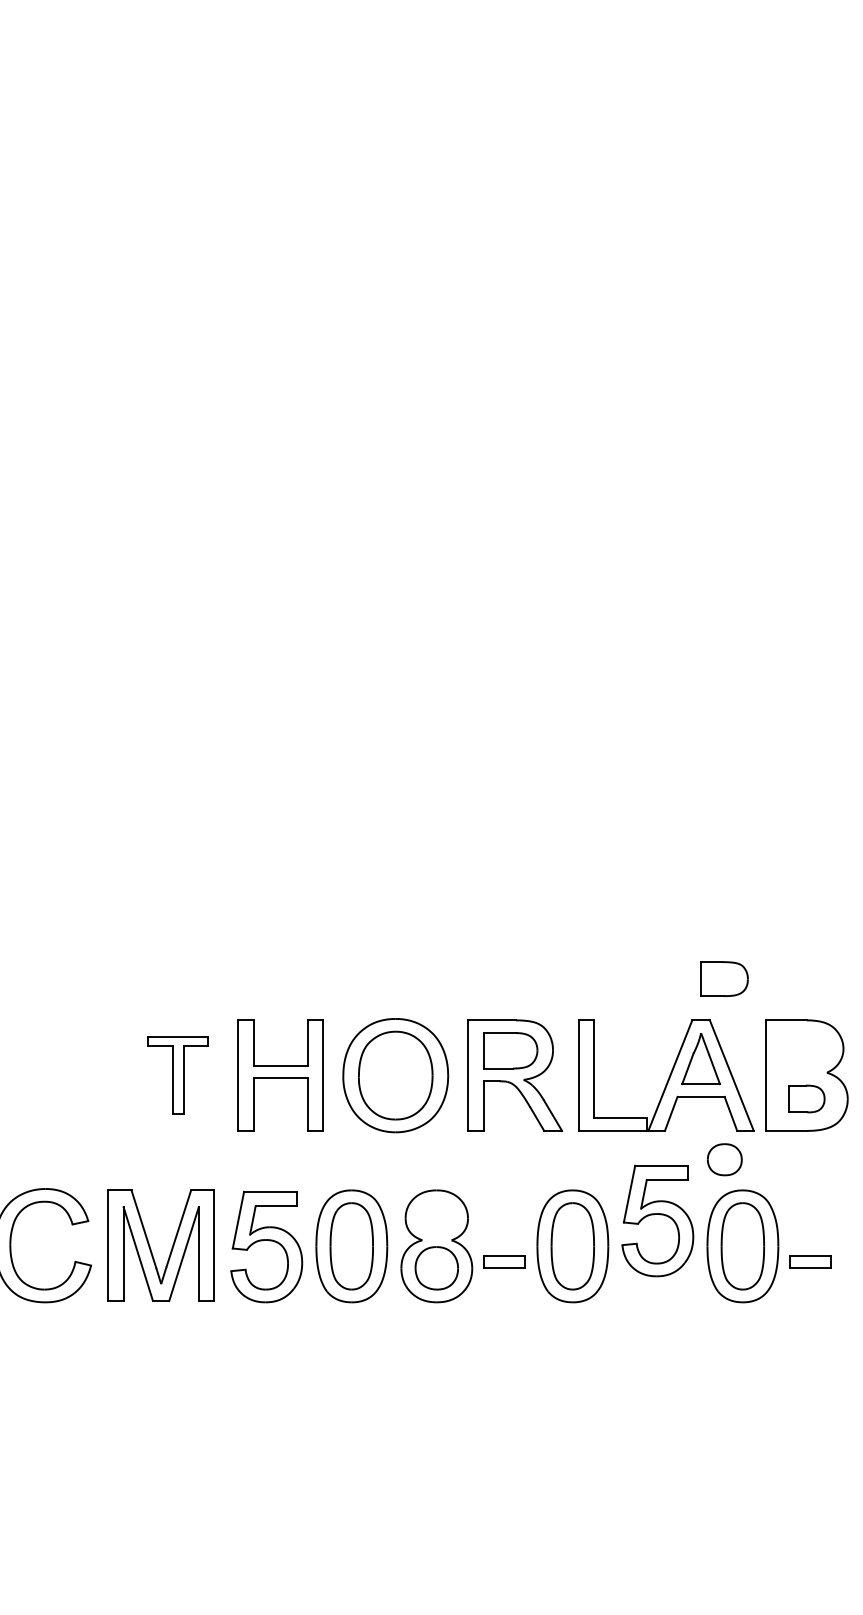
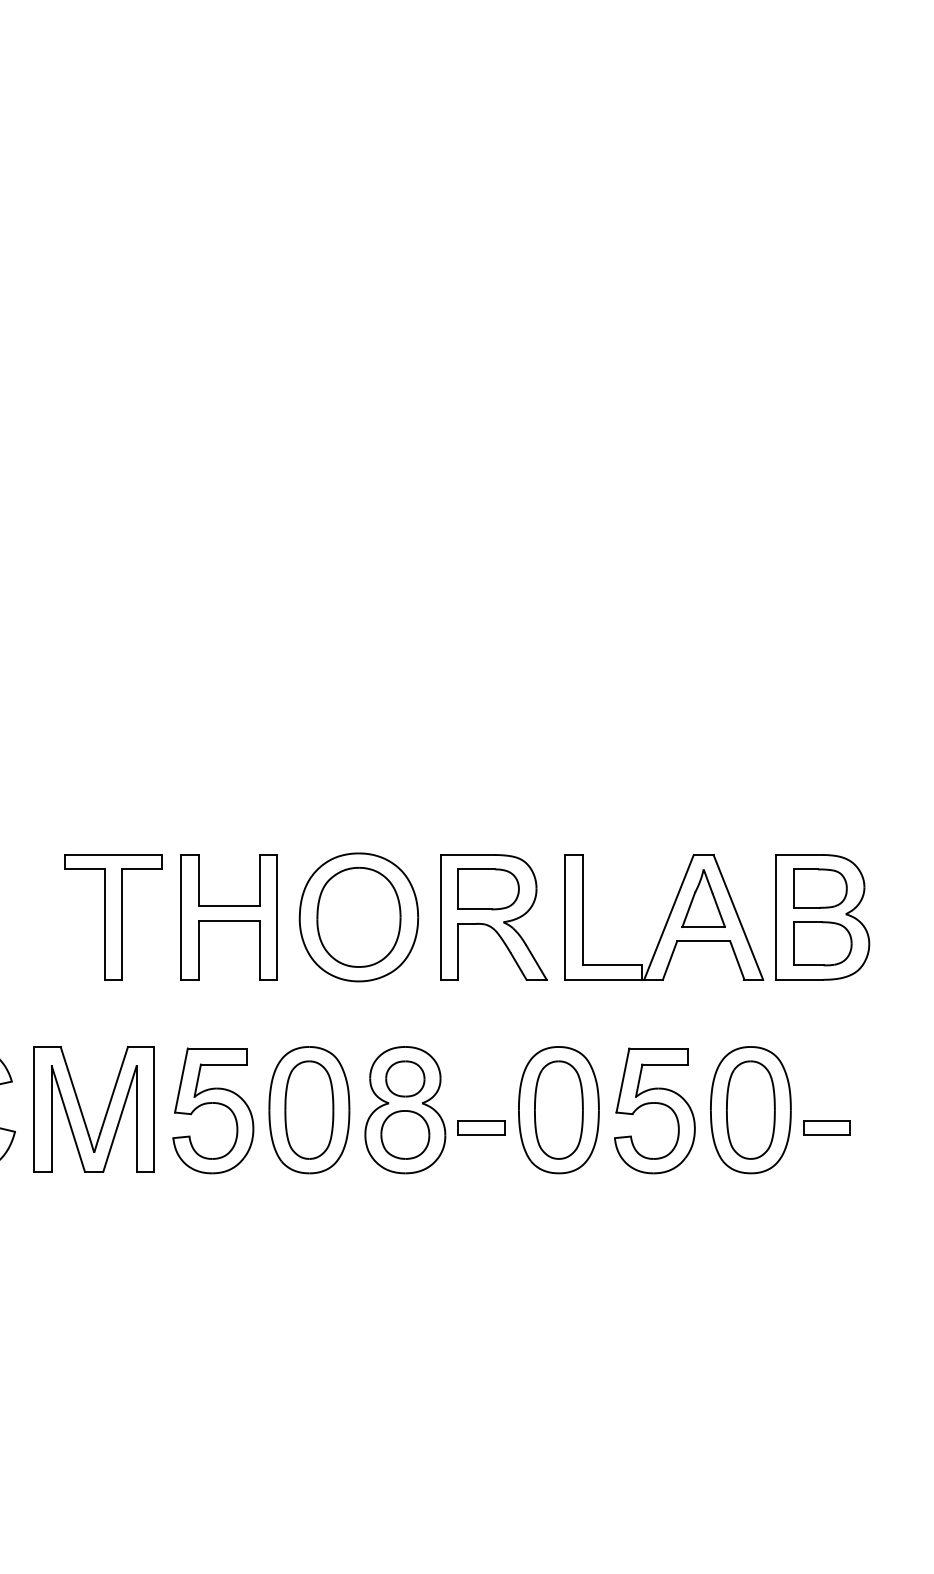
part: (724, 978) -> (820, 887), moved
part: (177, 1075) -> (112, 917), size x1.43
part: (806, 1098) -> (822, 943), size x1.43
part: (724, 1159) -> (404, 1078), moved
part: (657, 1220) -> (654, 1110), moved

